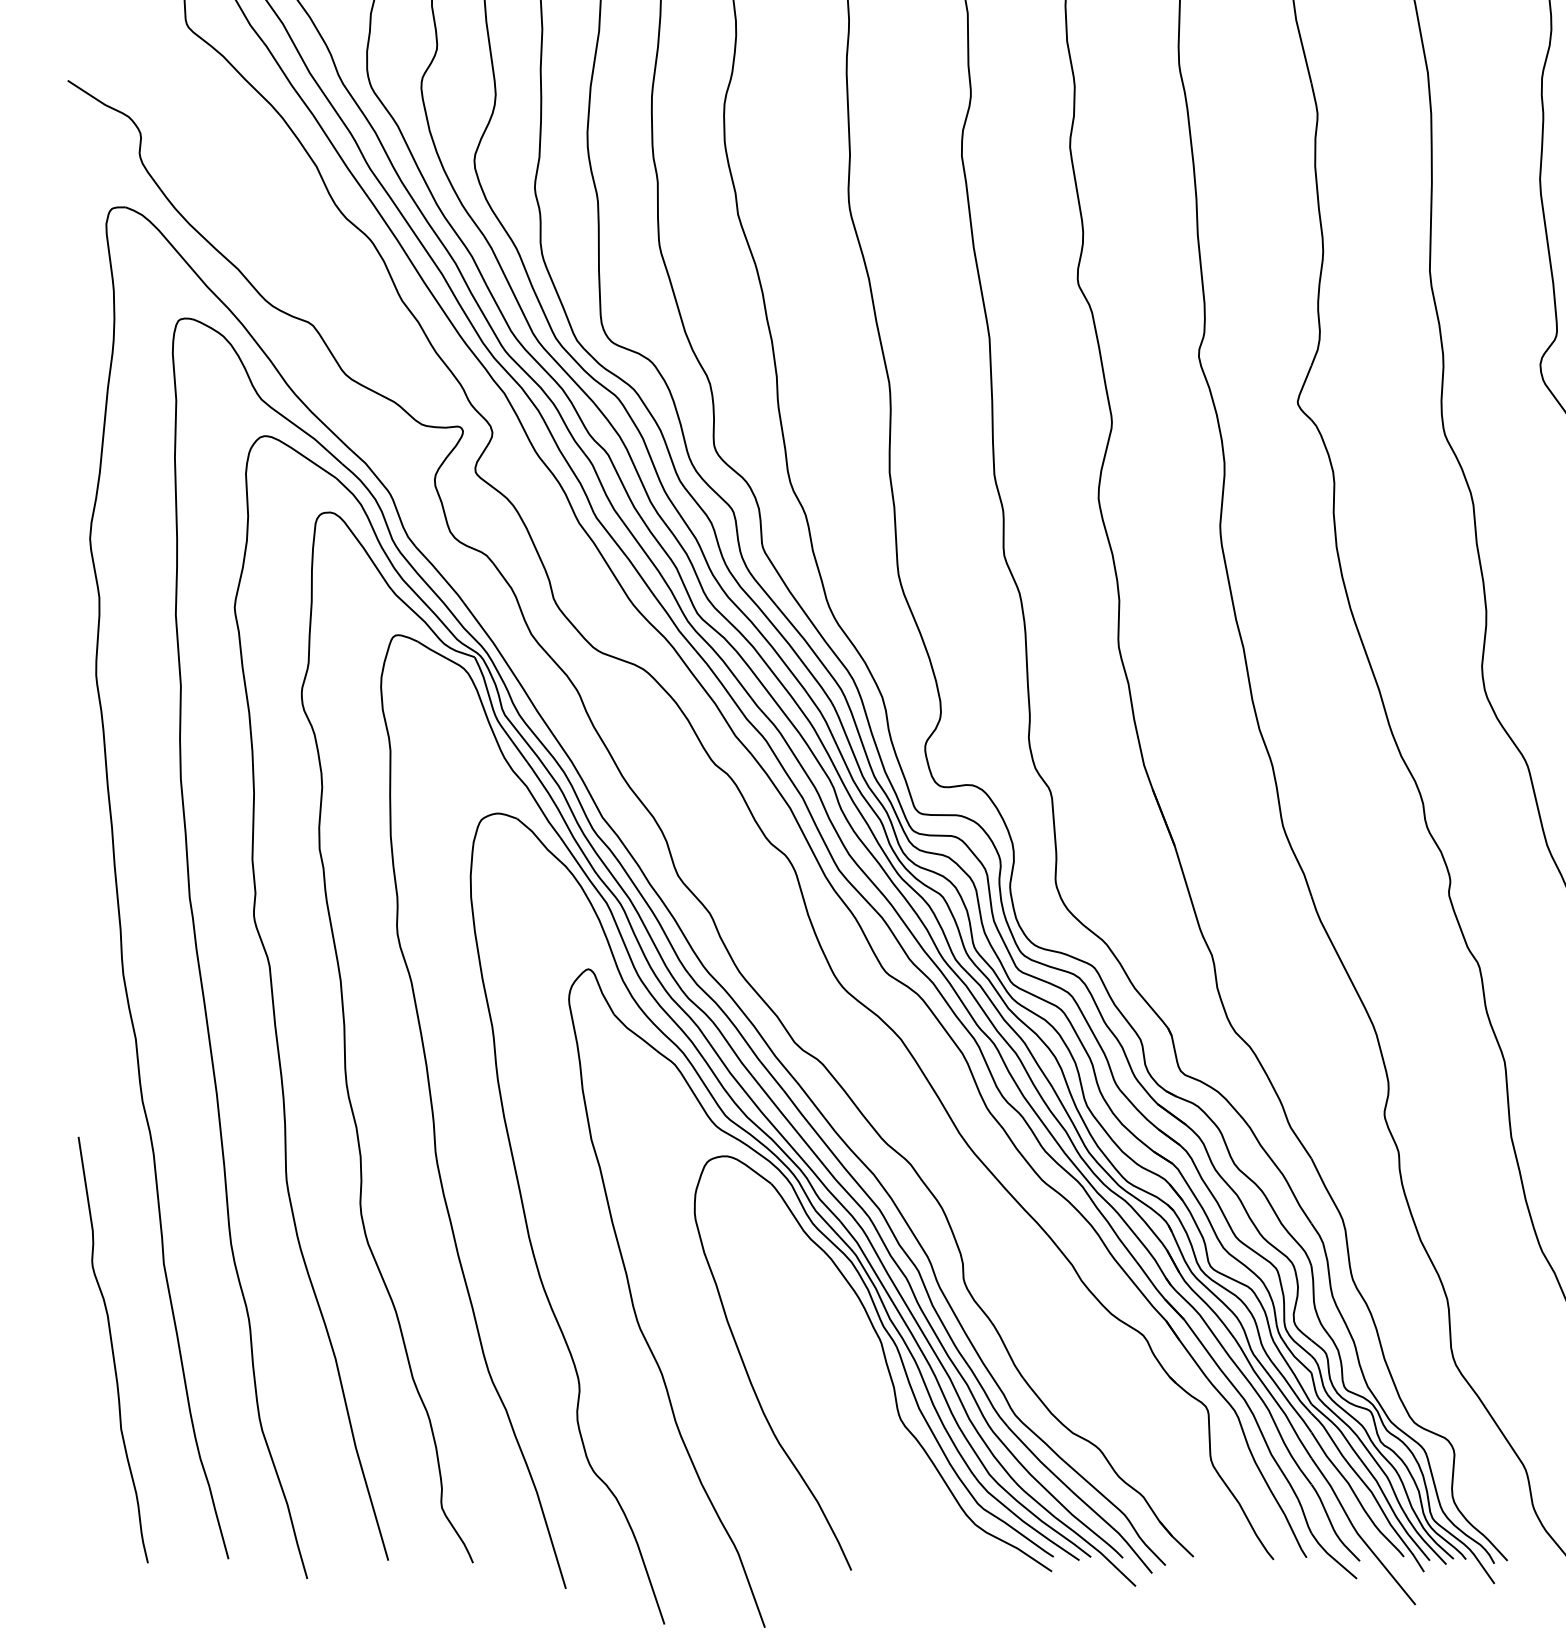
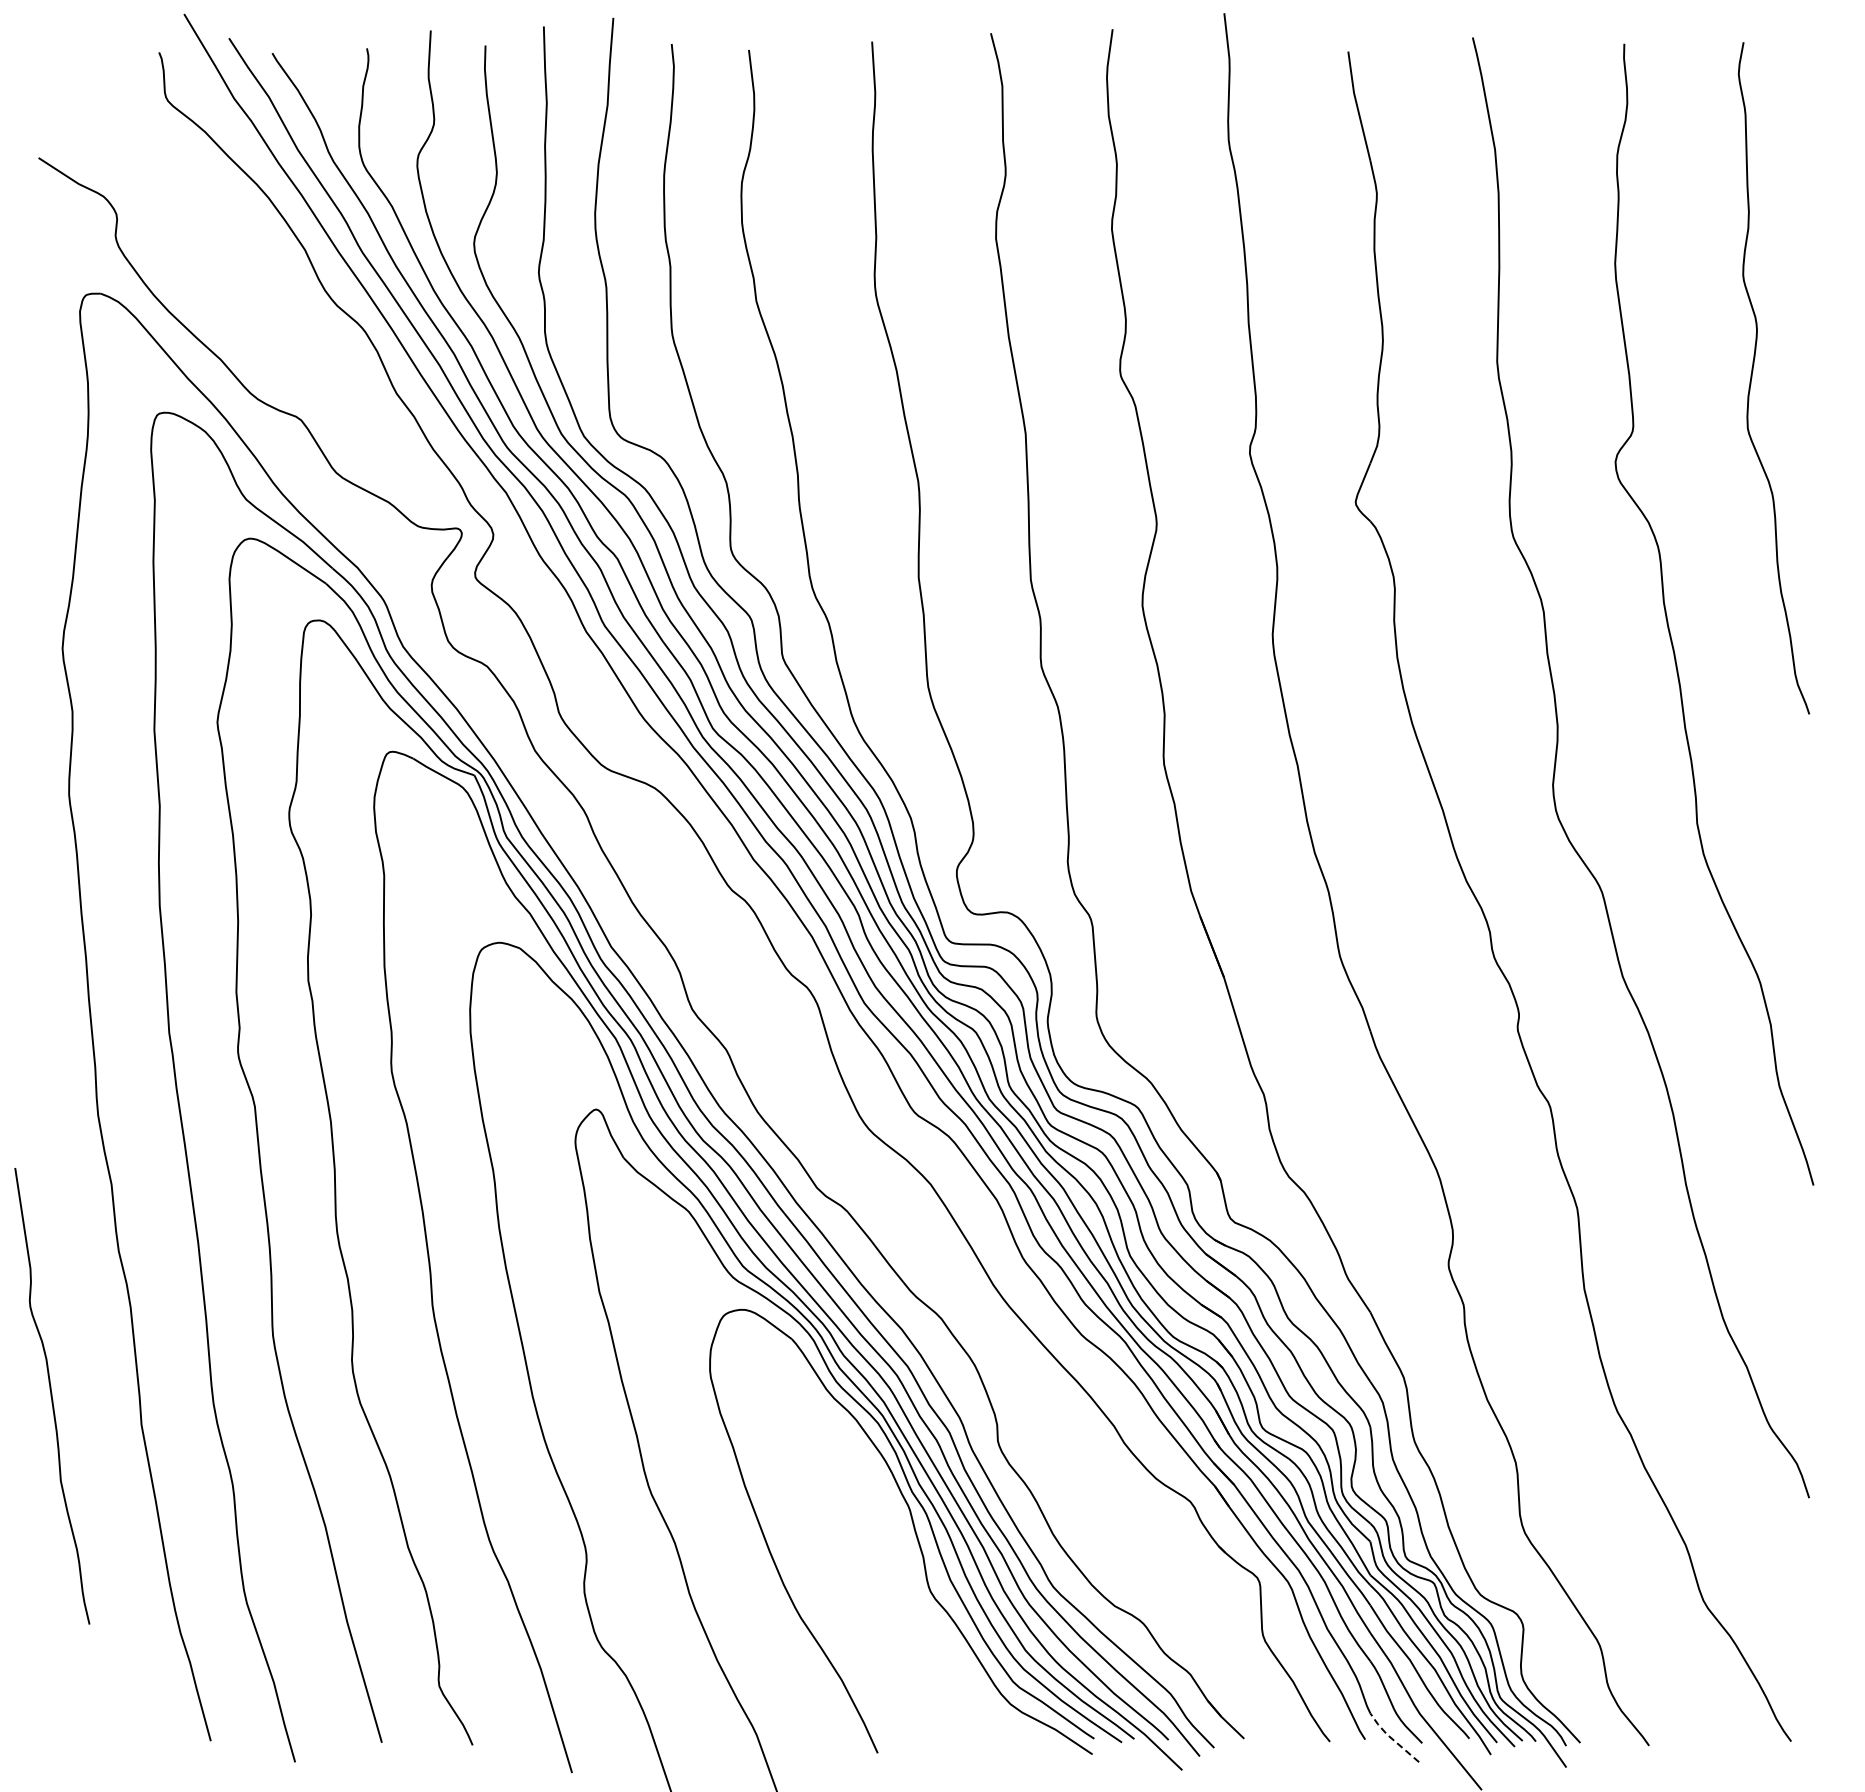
curve: (113, 1350) -> (52, 1396), moved
line: (1331, 1556) -> (1391, 1738), solid -> dashed

